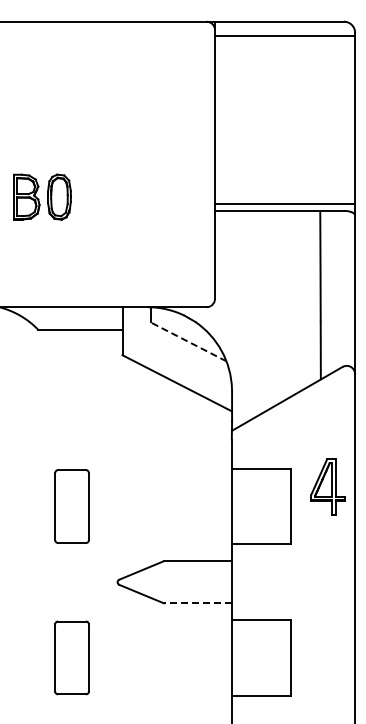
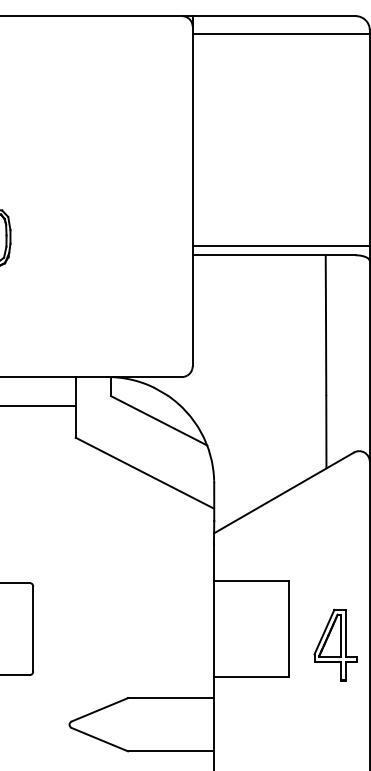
line: (188, 341) -> (159, 420), dashed -> solid
part: (327, 486) -> (334, 644), moved
line: (197, 603) -> (170, 751), dashed -> solid

